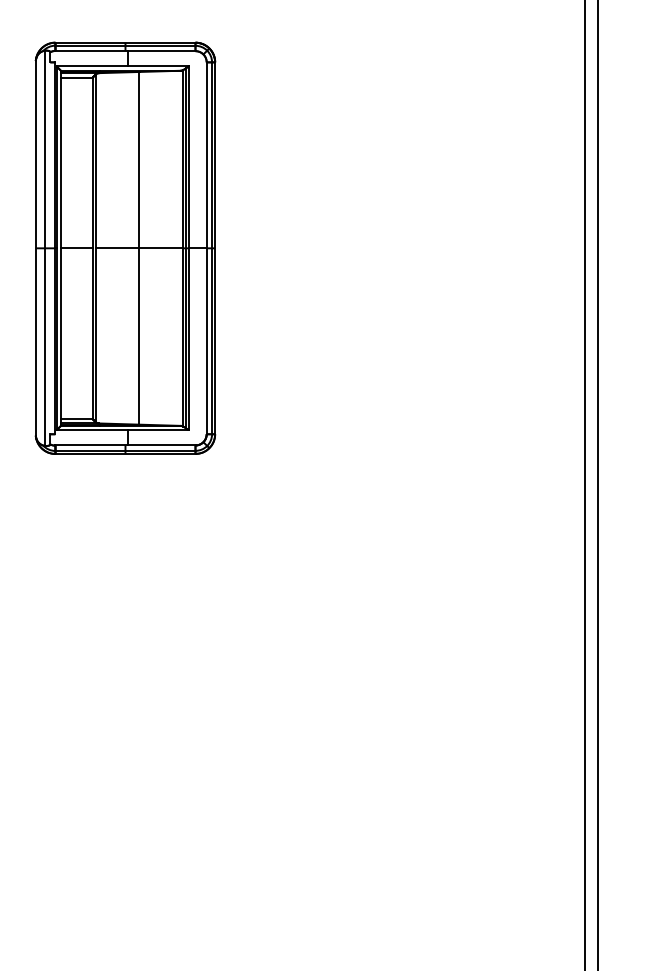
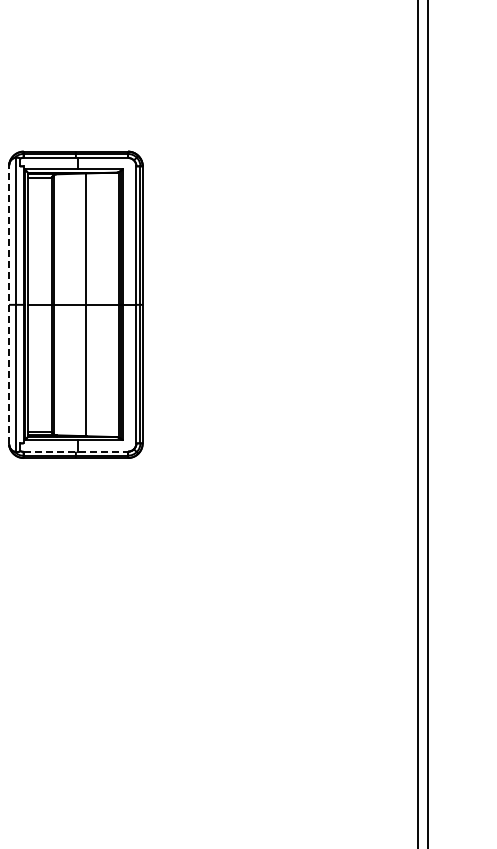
line: (36, 247) -> (9, 304), solid -> dashed
line: (126, 445) -> (76, 451), solid -> dashed

